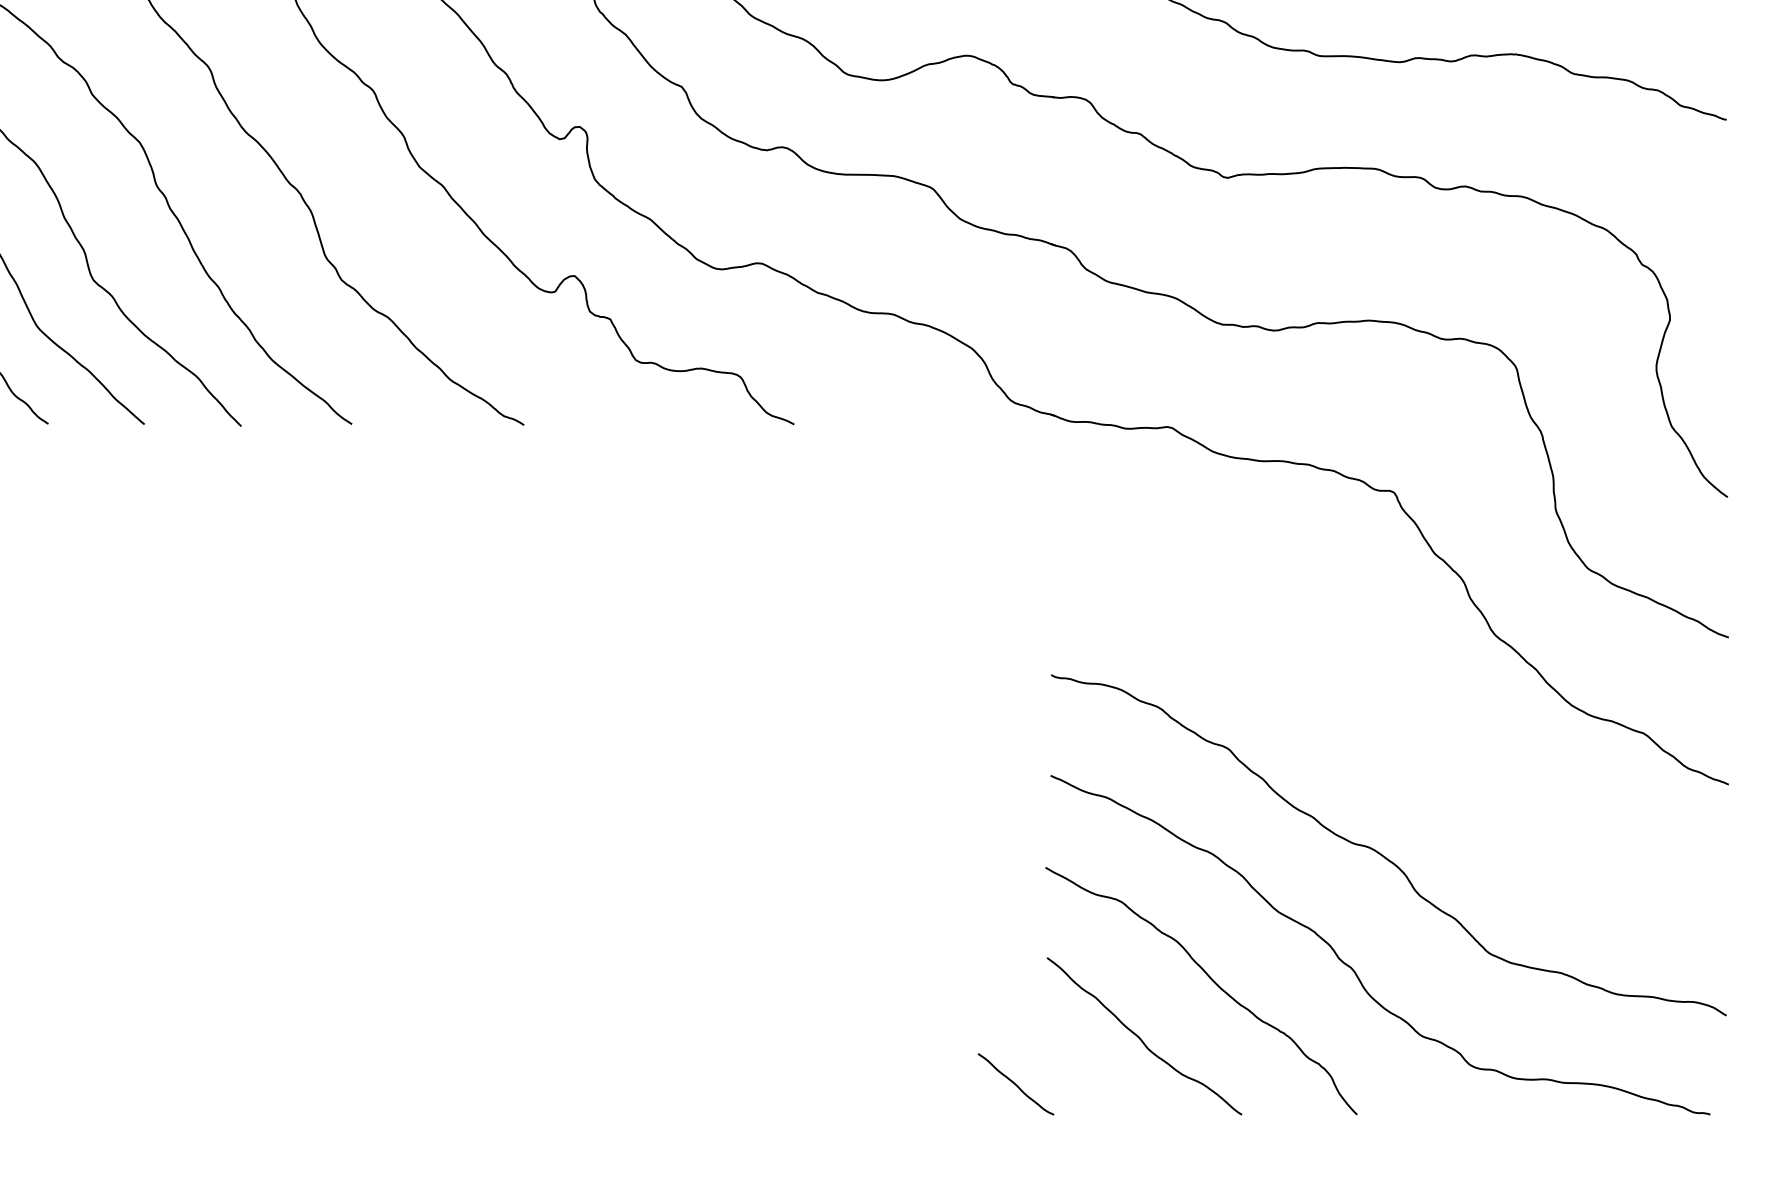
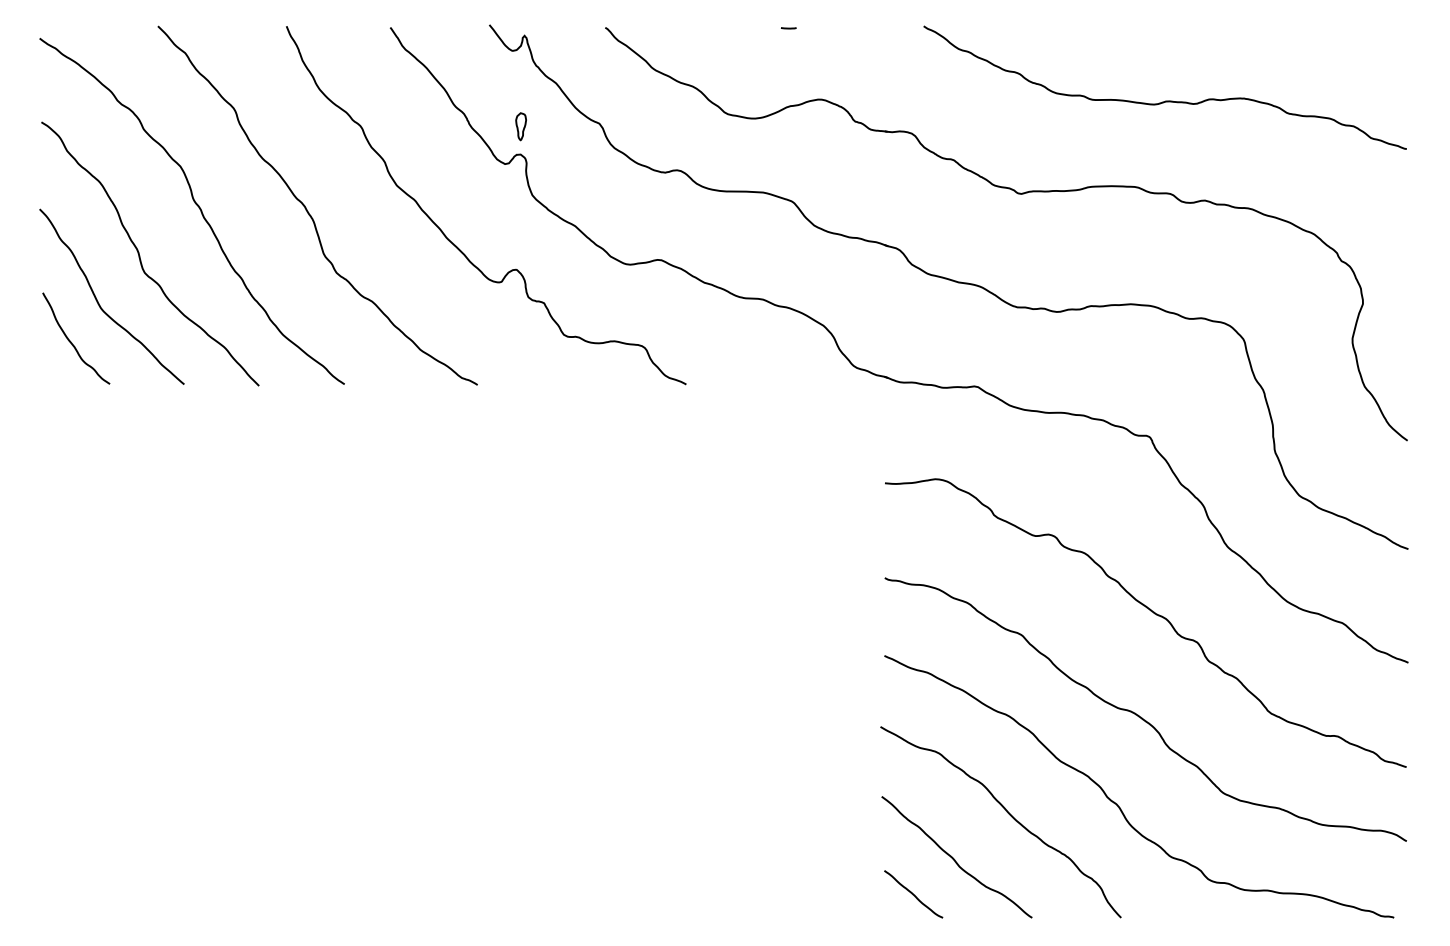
part: (579, 90) -> (520, 126), added
curve: (1398, 720) -> (1153, 613), added
curve: (1015, 1084) -> (913, 894), moved

